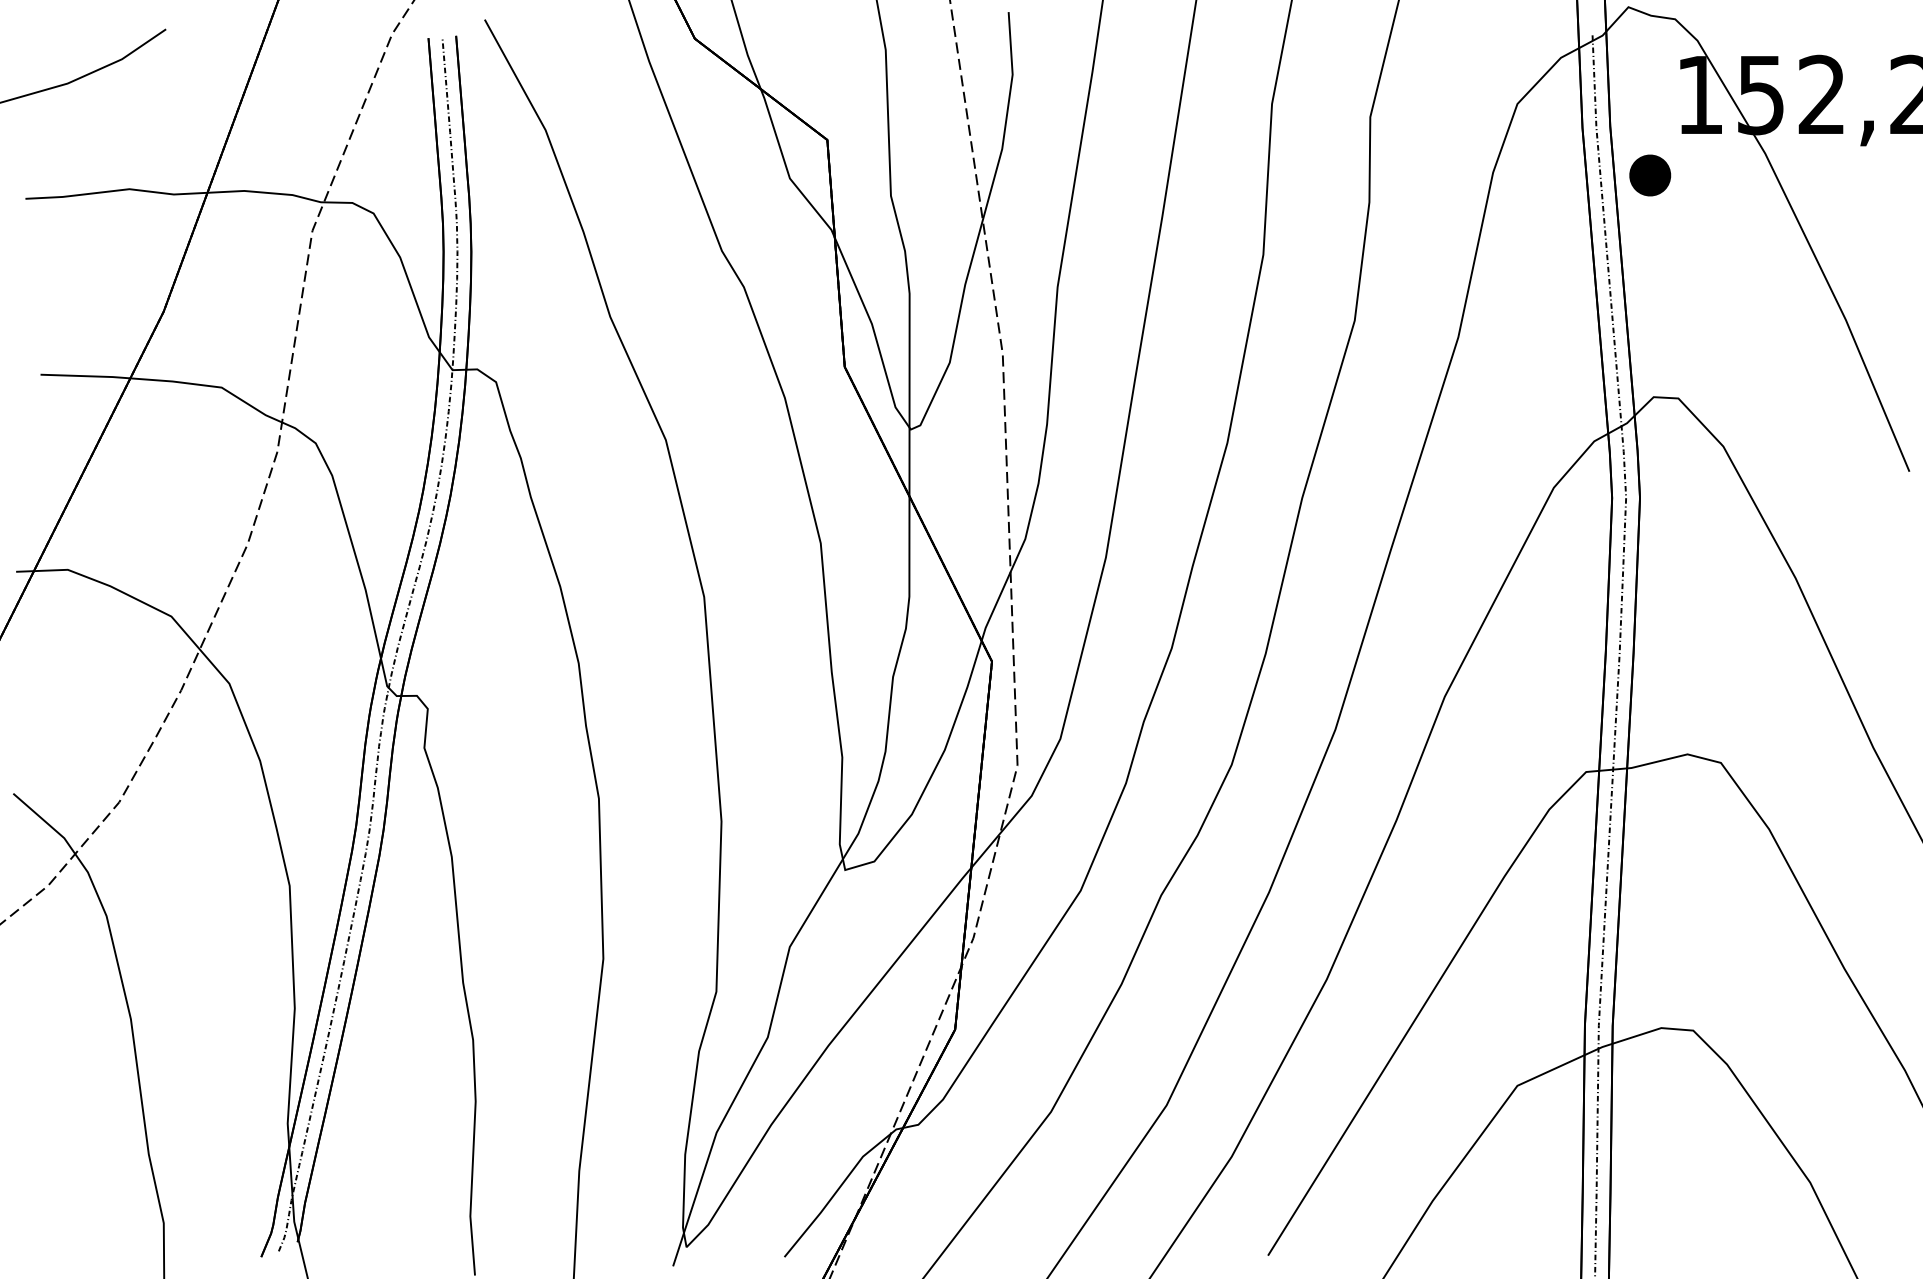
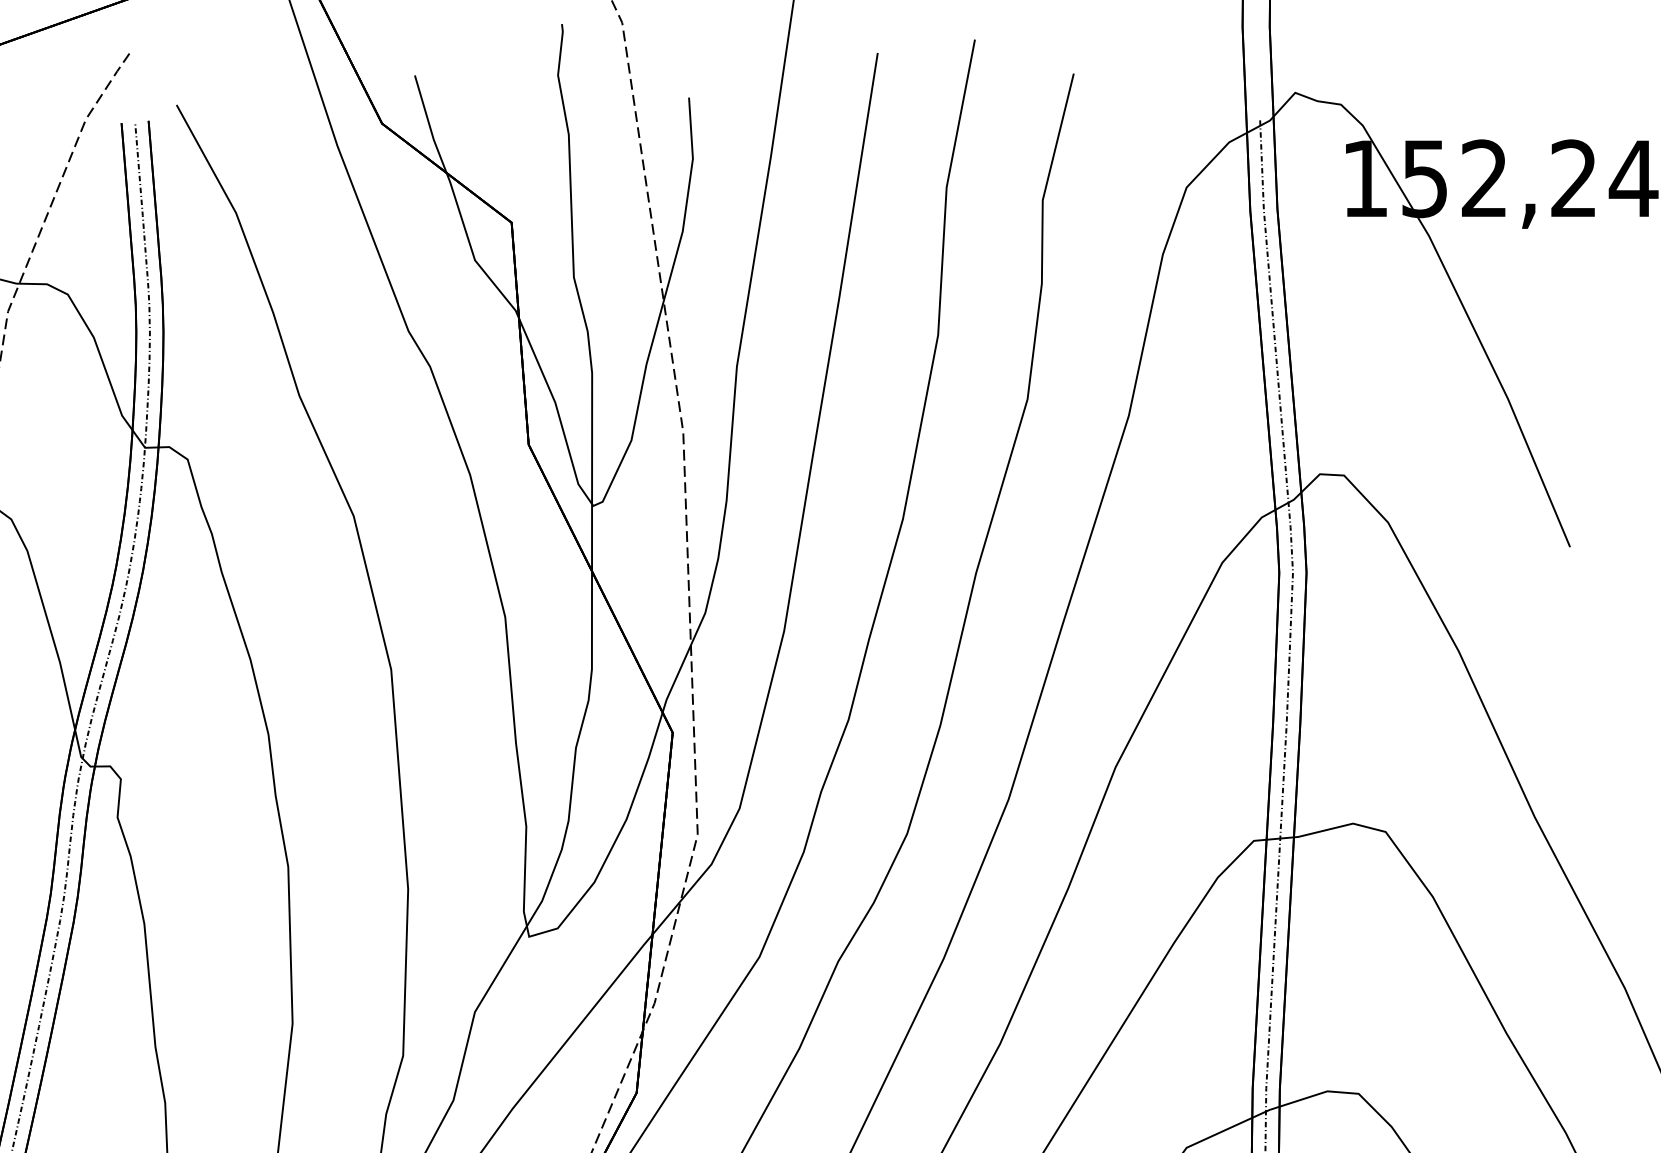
part: (1650, 175) -> (1316, 257), removed

